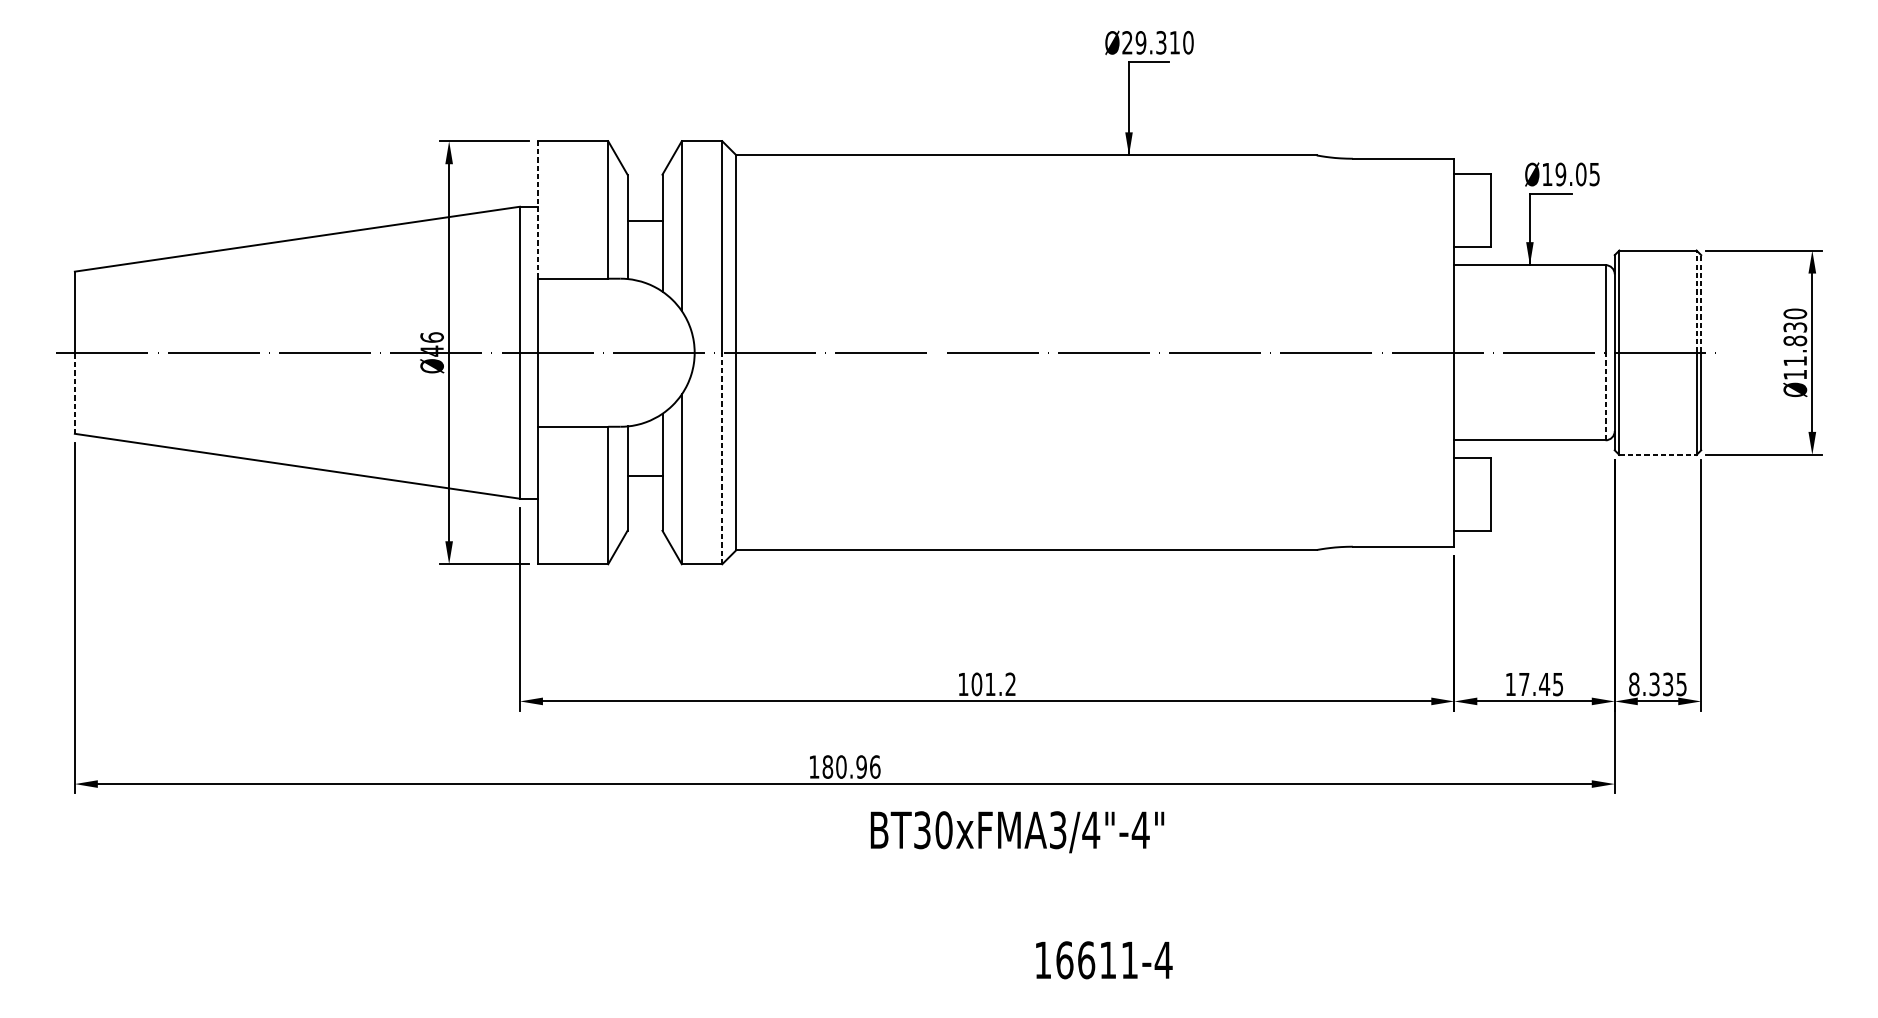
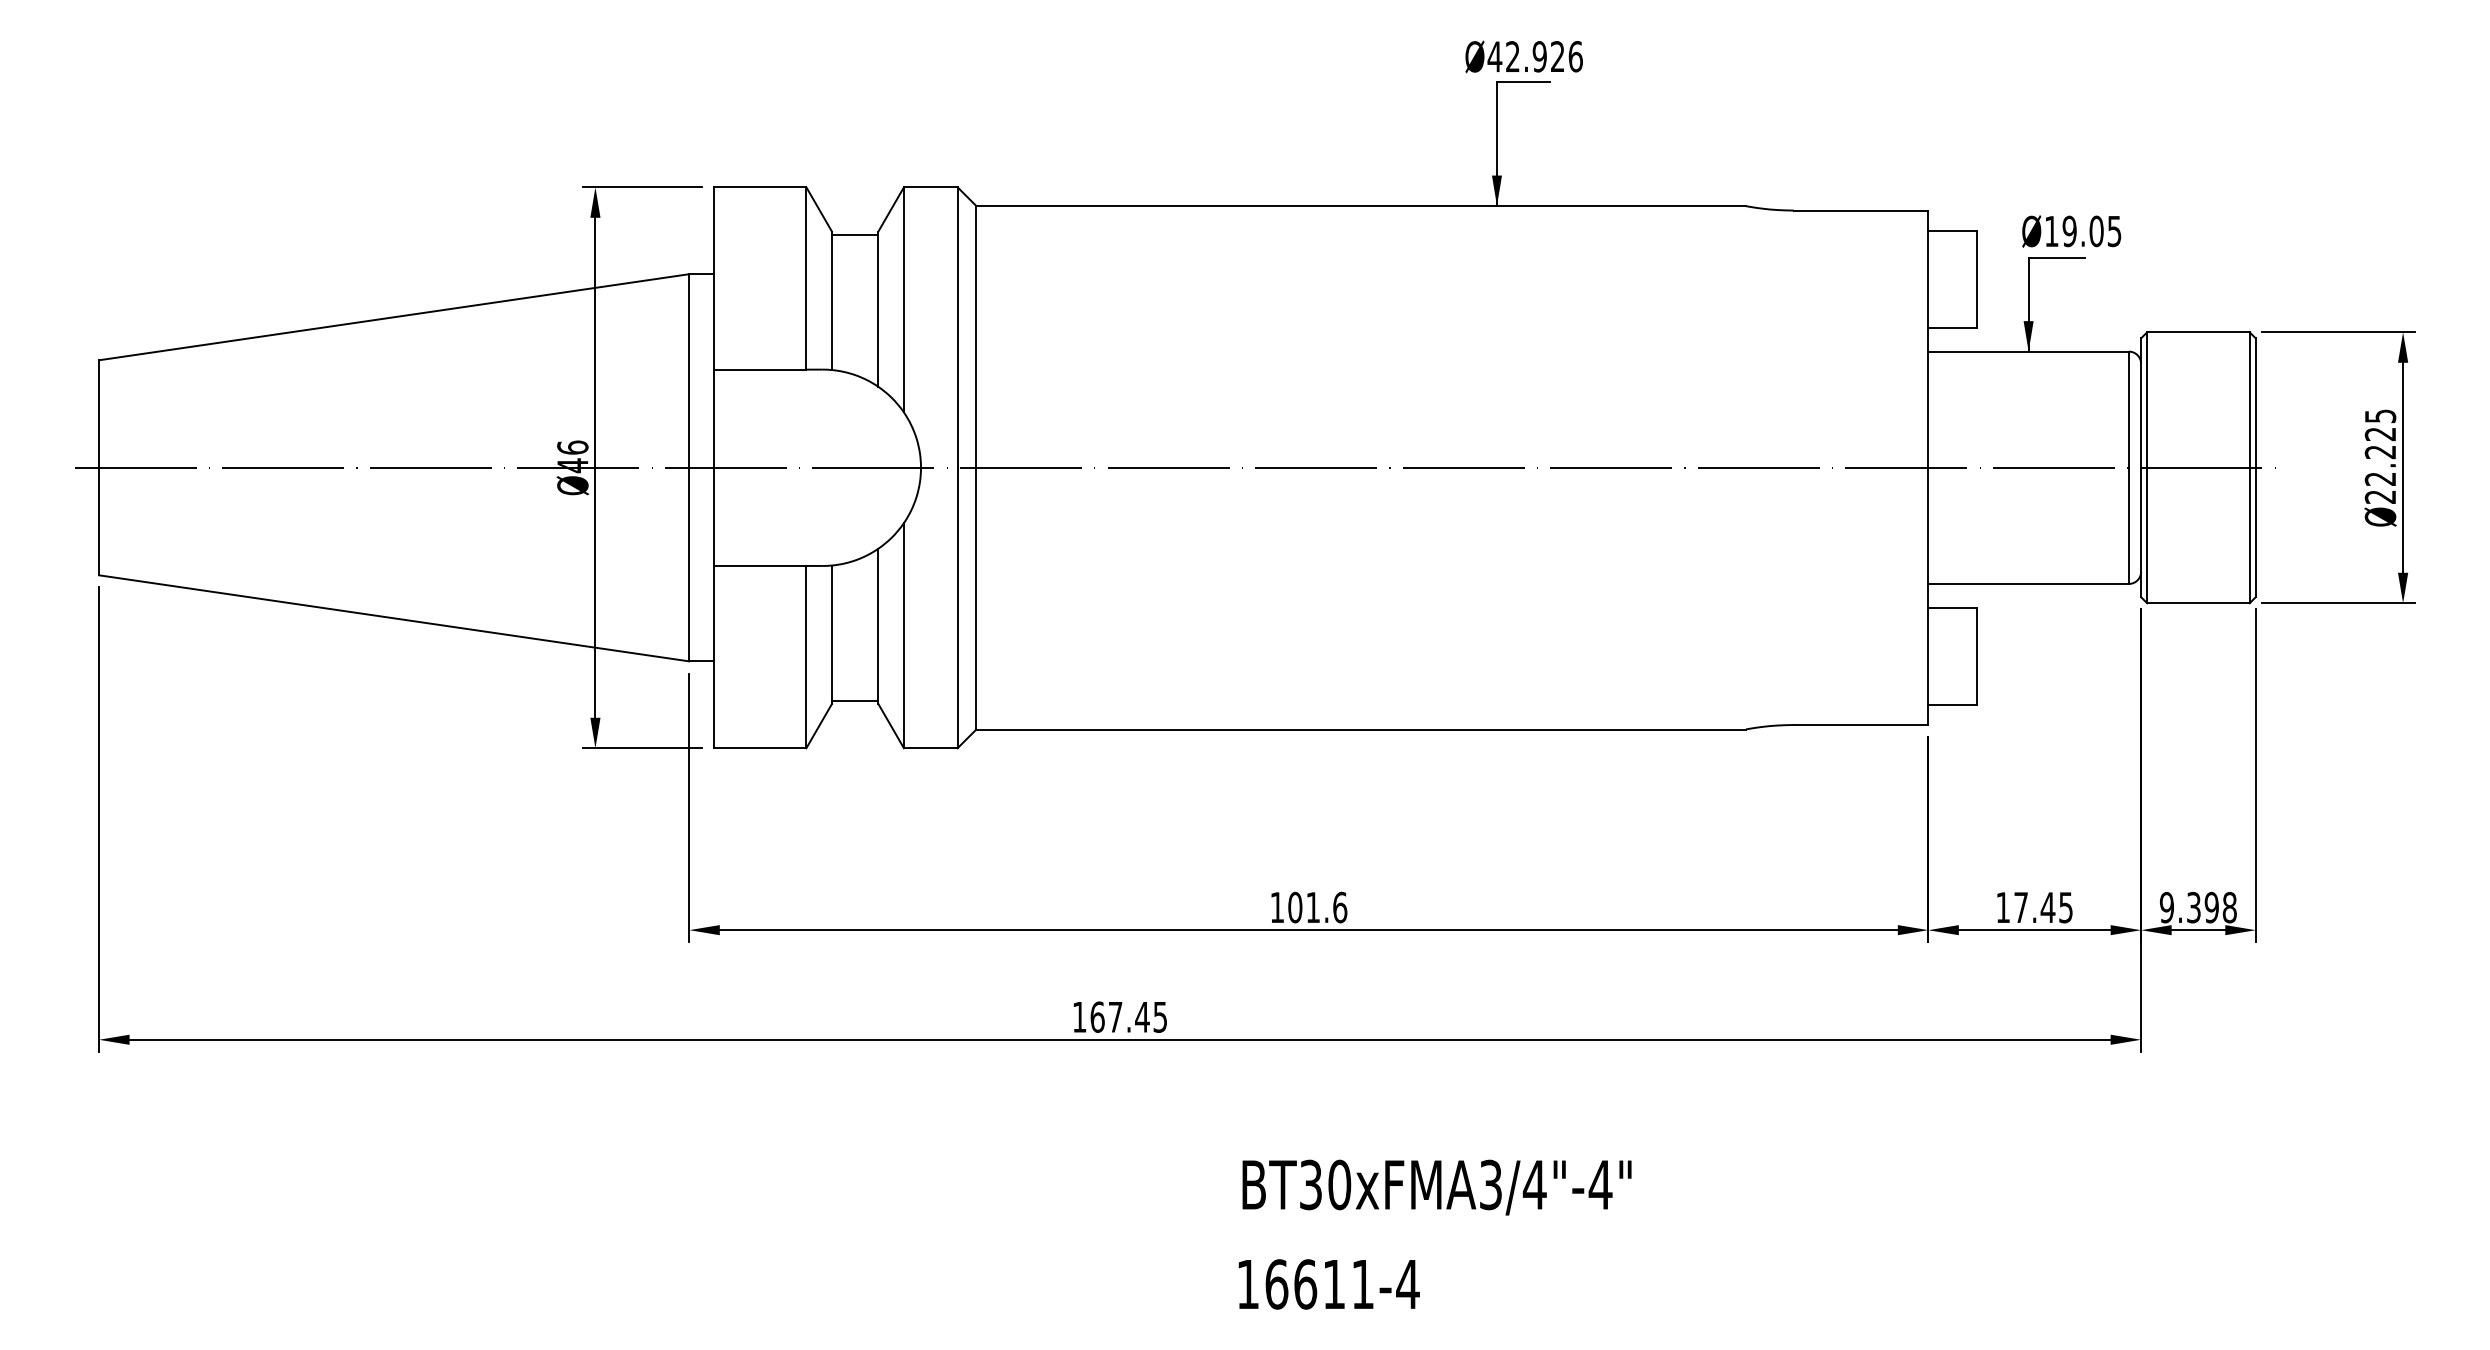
text: (1157, 42) -> (1534, 56), Ø29.310 -> Ø42.926
line: (538, 209) -> (713, 277), dashed -> solid
line: (645, 220) -> (855, 234), moved
line: (1696, 301) -> (2249, 400), dashed -> solid
line: (1701, 304) -> (2255, 403), dashed -> solid
text: (1795, 344) -> (2380, 456), Ø11.830 -> Ø22.225
line: (75, 393) -> (99, 521), dashed -> solid
line: (1605, 396) -> (2128, 525), dashed -> solid
line: (1658, 455) -> (2198, 603), dashed -> solid
line: (722, 458) -> (957, 607), dashed -> solid
line: (645, 476) -> (855, 700), moved
text: (1011, 684) -> (1340, 907), 101.2 -> 101.6
text: (1657, 684) -> (2197, 907), 8.335 -> 9.398
text: (851, 766) -> (1128, 1016), 180.96 -> 167.45
text: (1017, 832) -> (1436, 1187), moved
text: (1103, 960) -> (1328, 1284), moved

